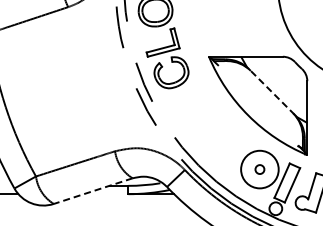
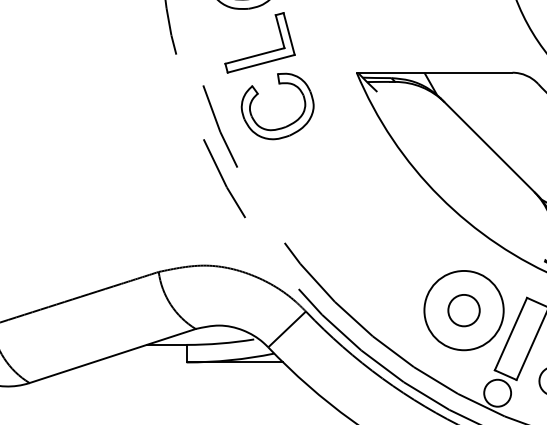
line: (271, 91) -> (488, 145), dashed -> solid
circle: (259, 169) -> (463, 310), size x1.67
line: (92, 191) -> (111, 356), dashed -> solid

